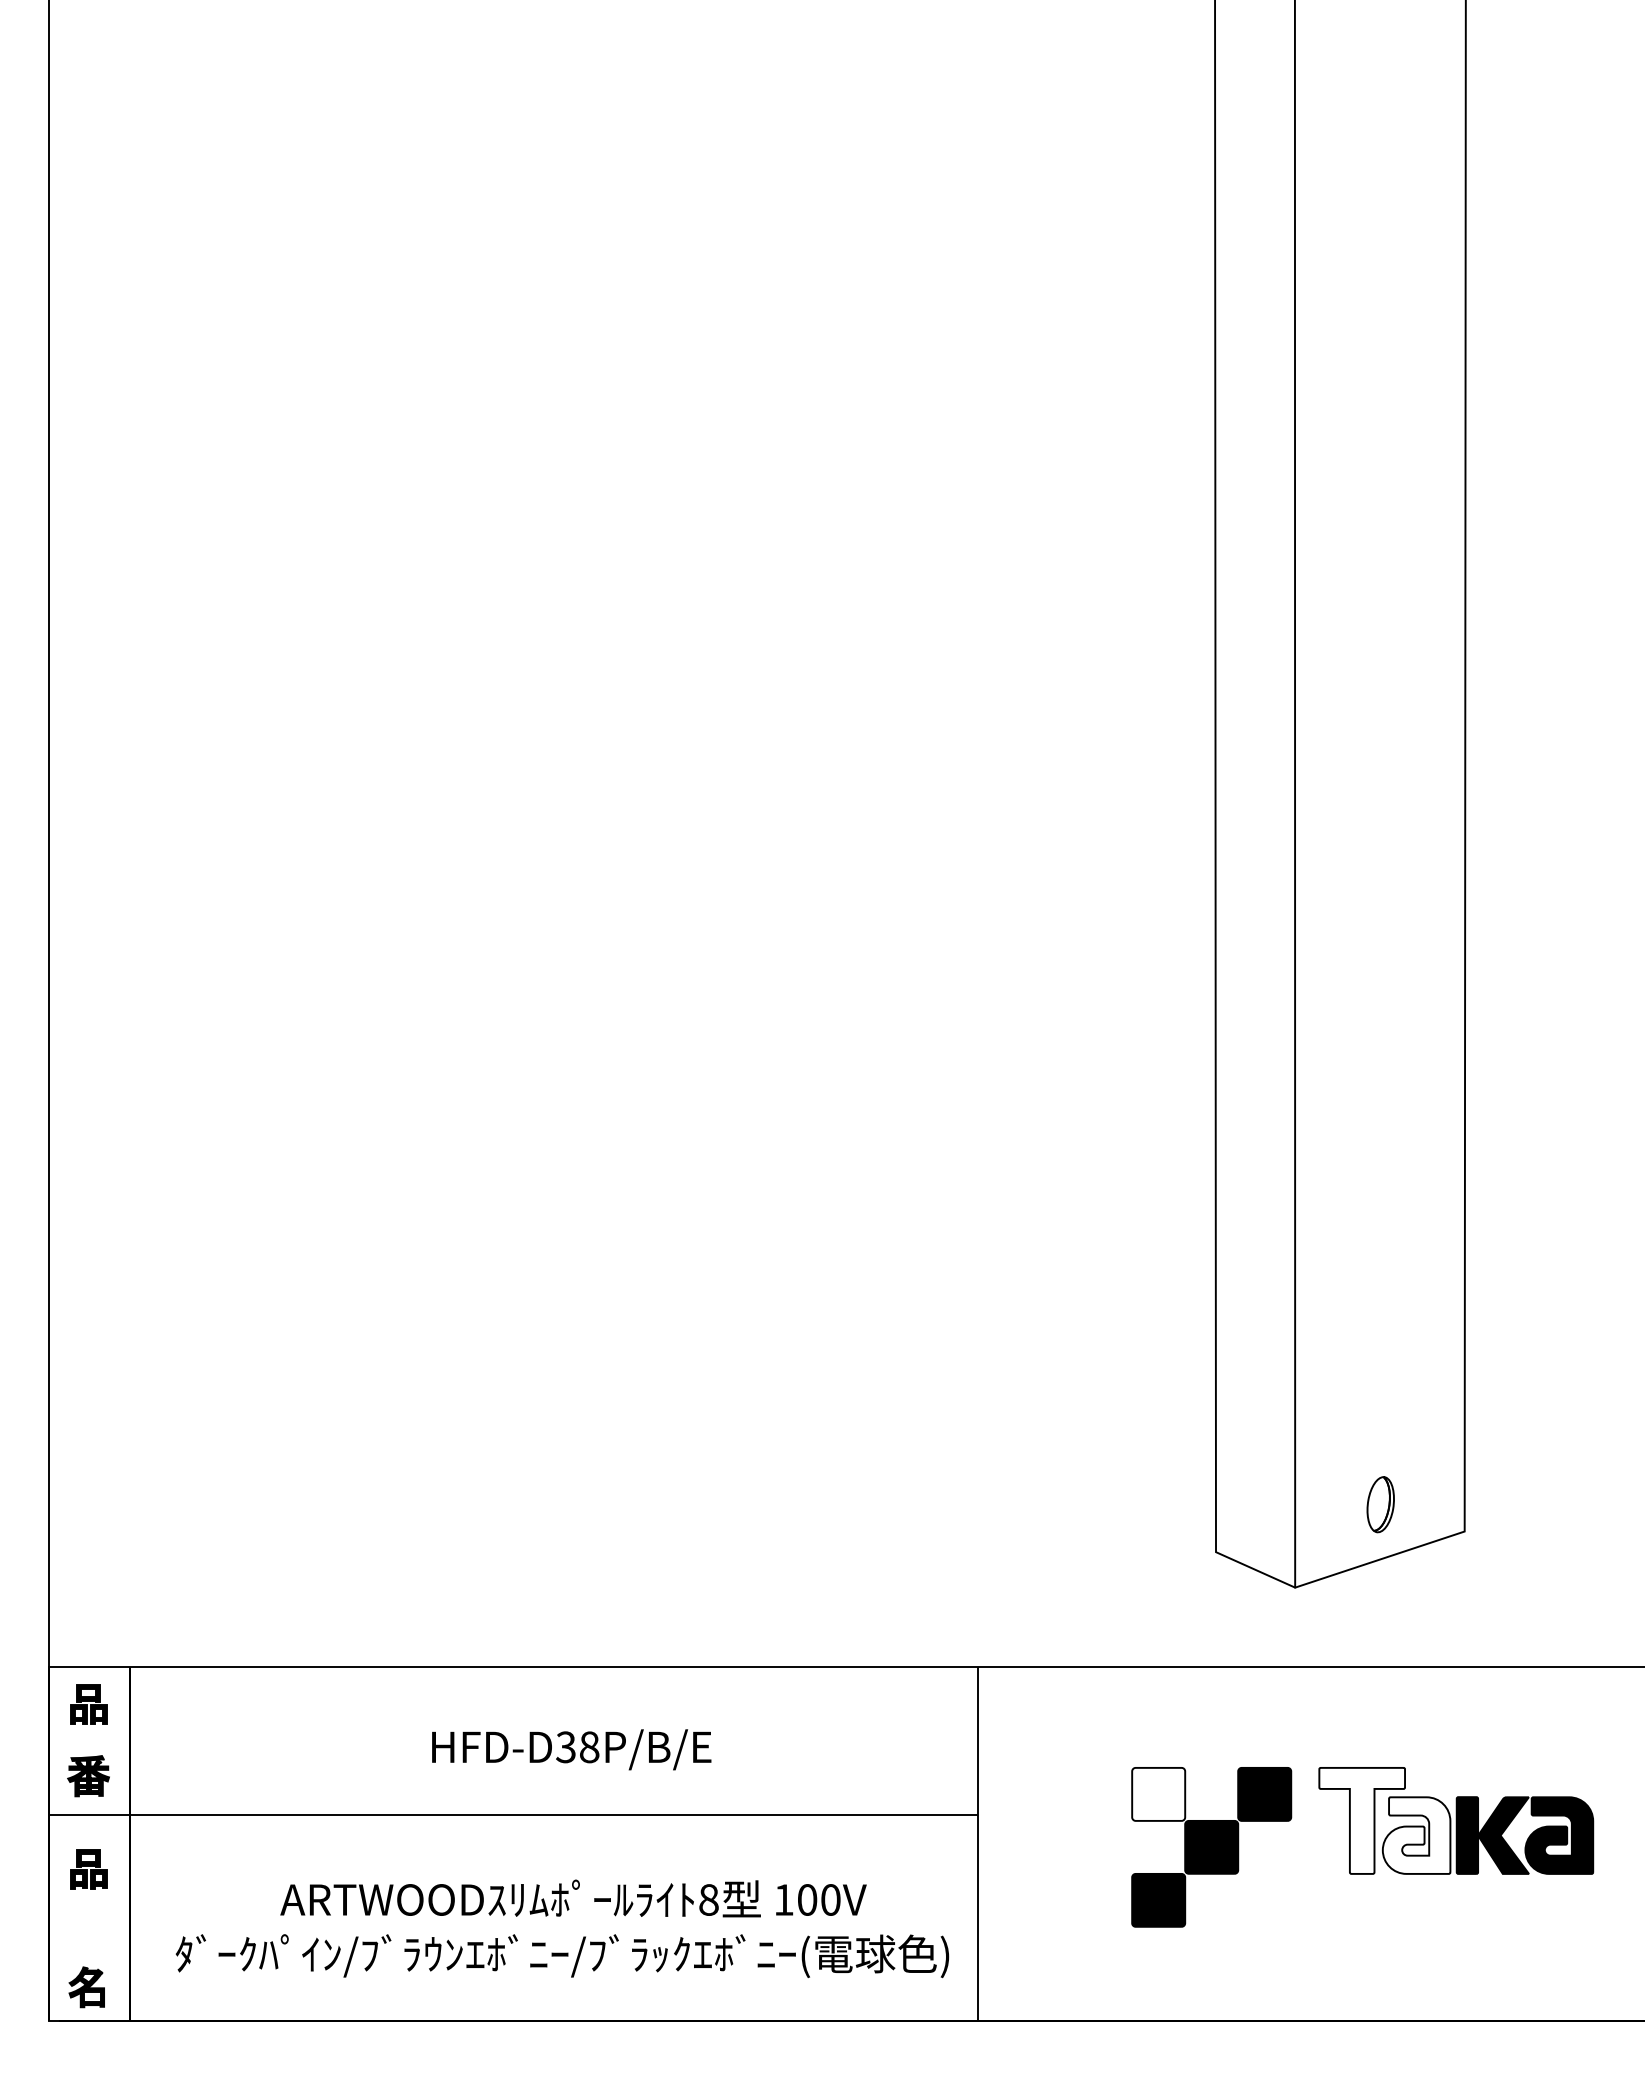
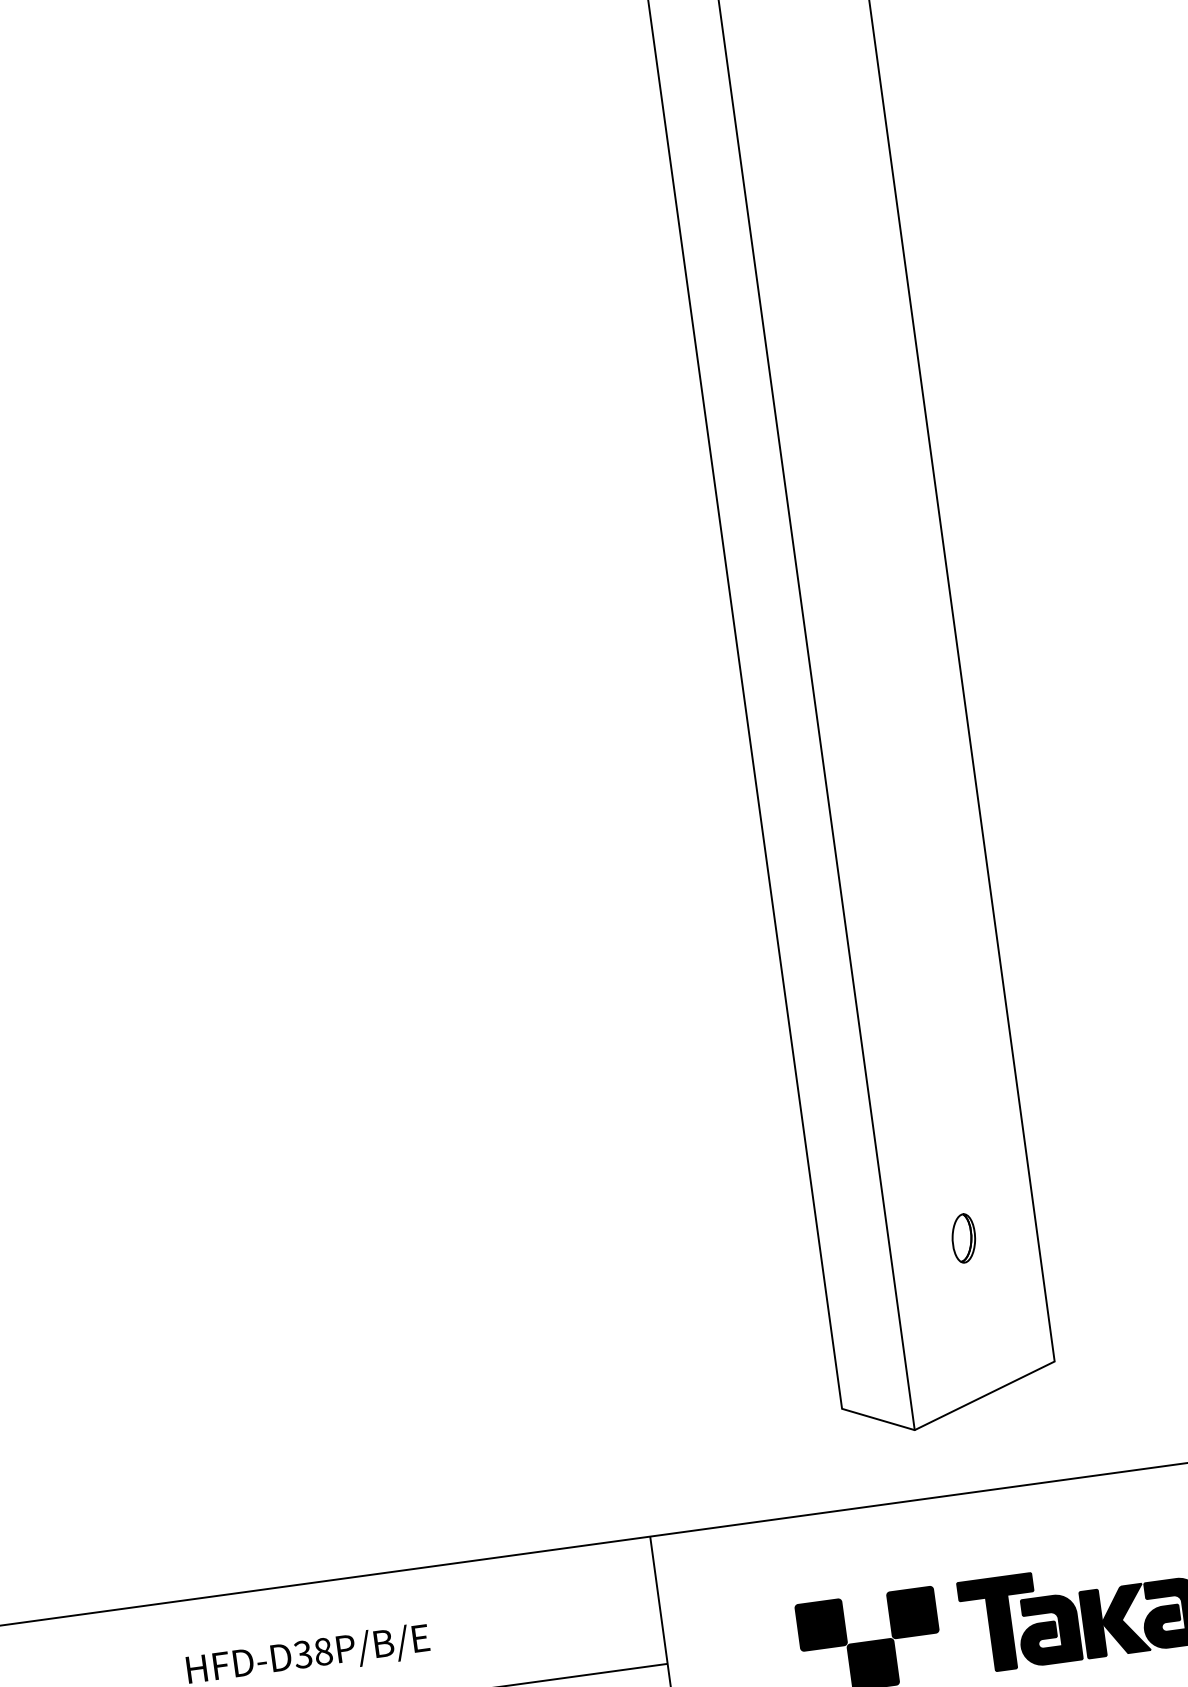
part: (1380, 1504) -> (963, 1238), moved
fill: (1158, 1793) -> (820, 1624), added
fill: (1362, 1820) -> (1000, 1623), added
fill: (1416, 1835) -> (1049, 1630), added

